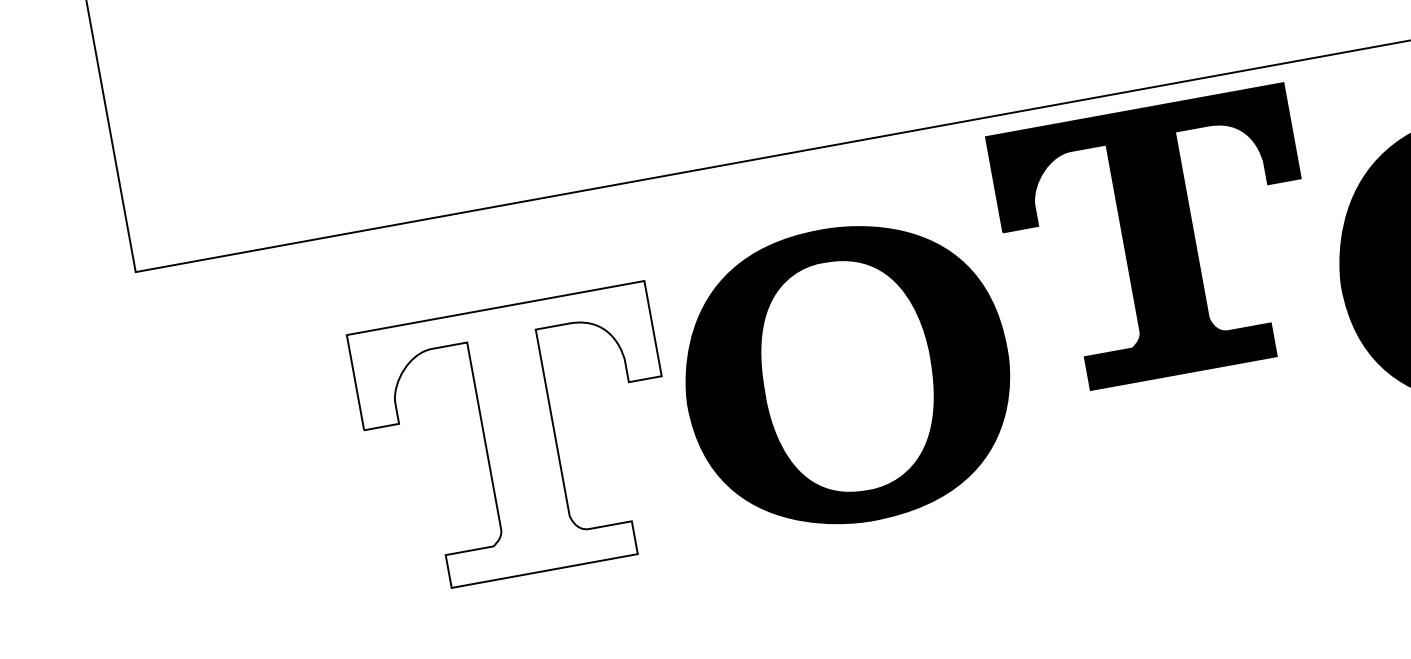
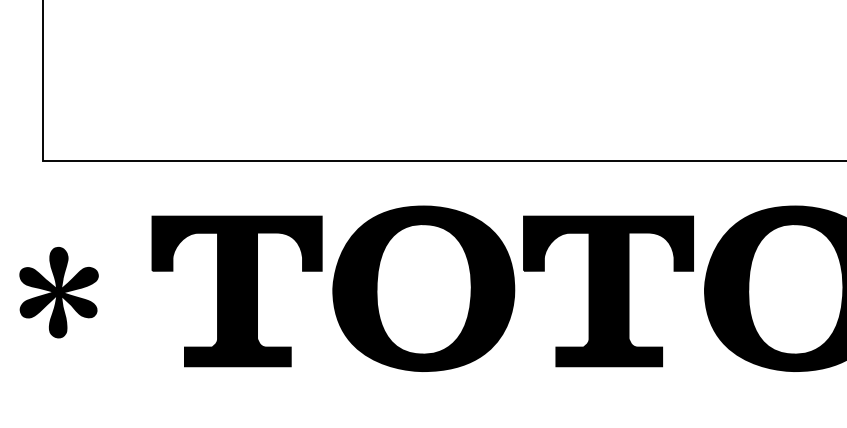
part: (1158, 241) -> (608, 291), moved
fill: (518, 439) -> (236, 291), added
part: (205, 498) -> (58, 292), added

